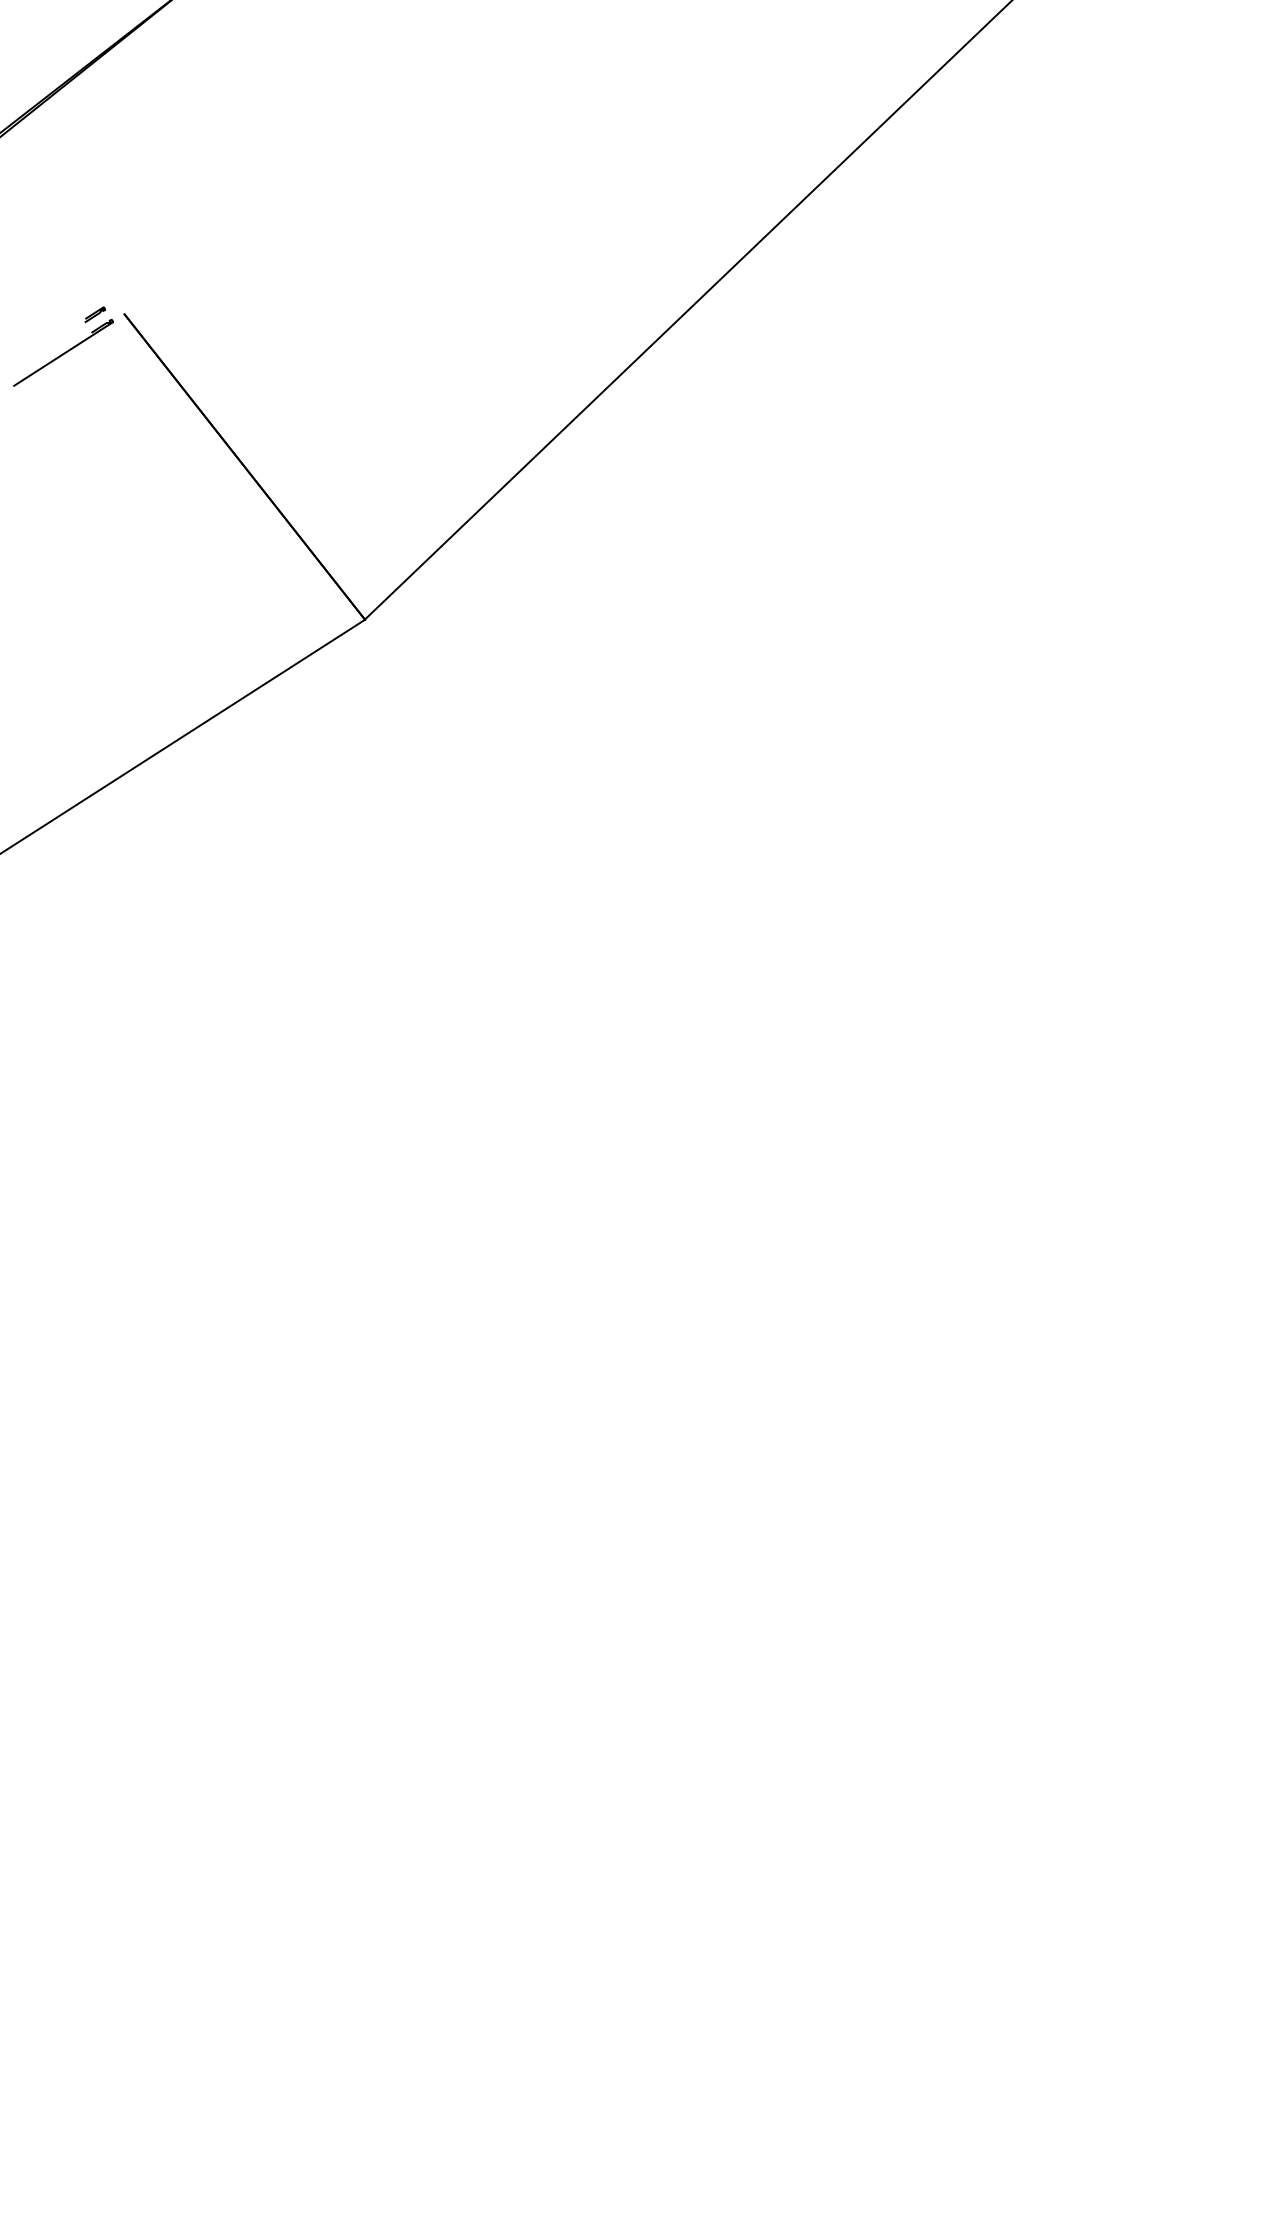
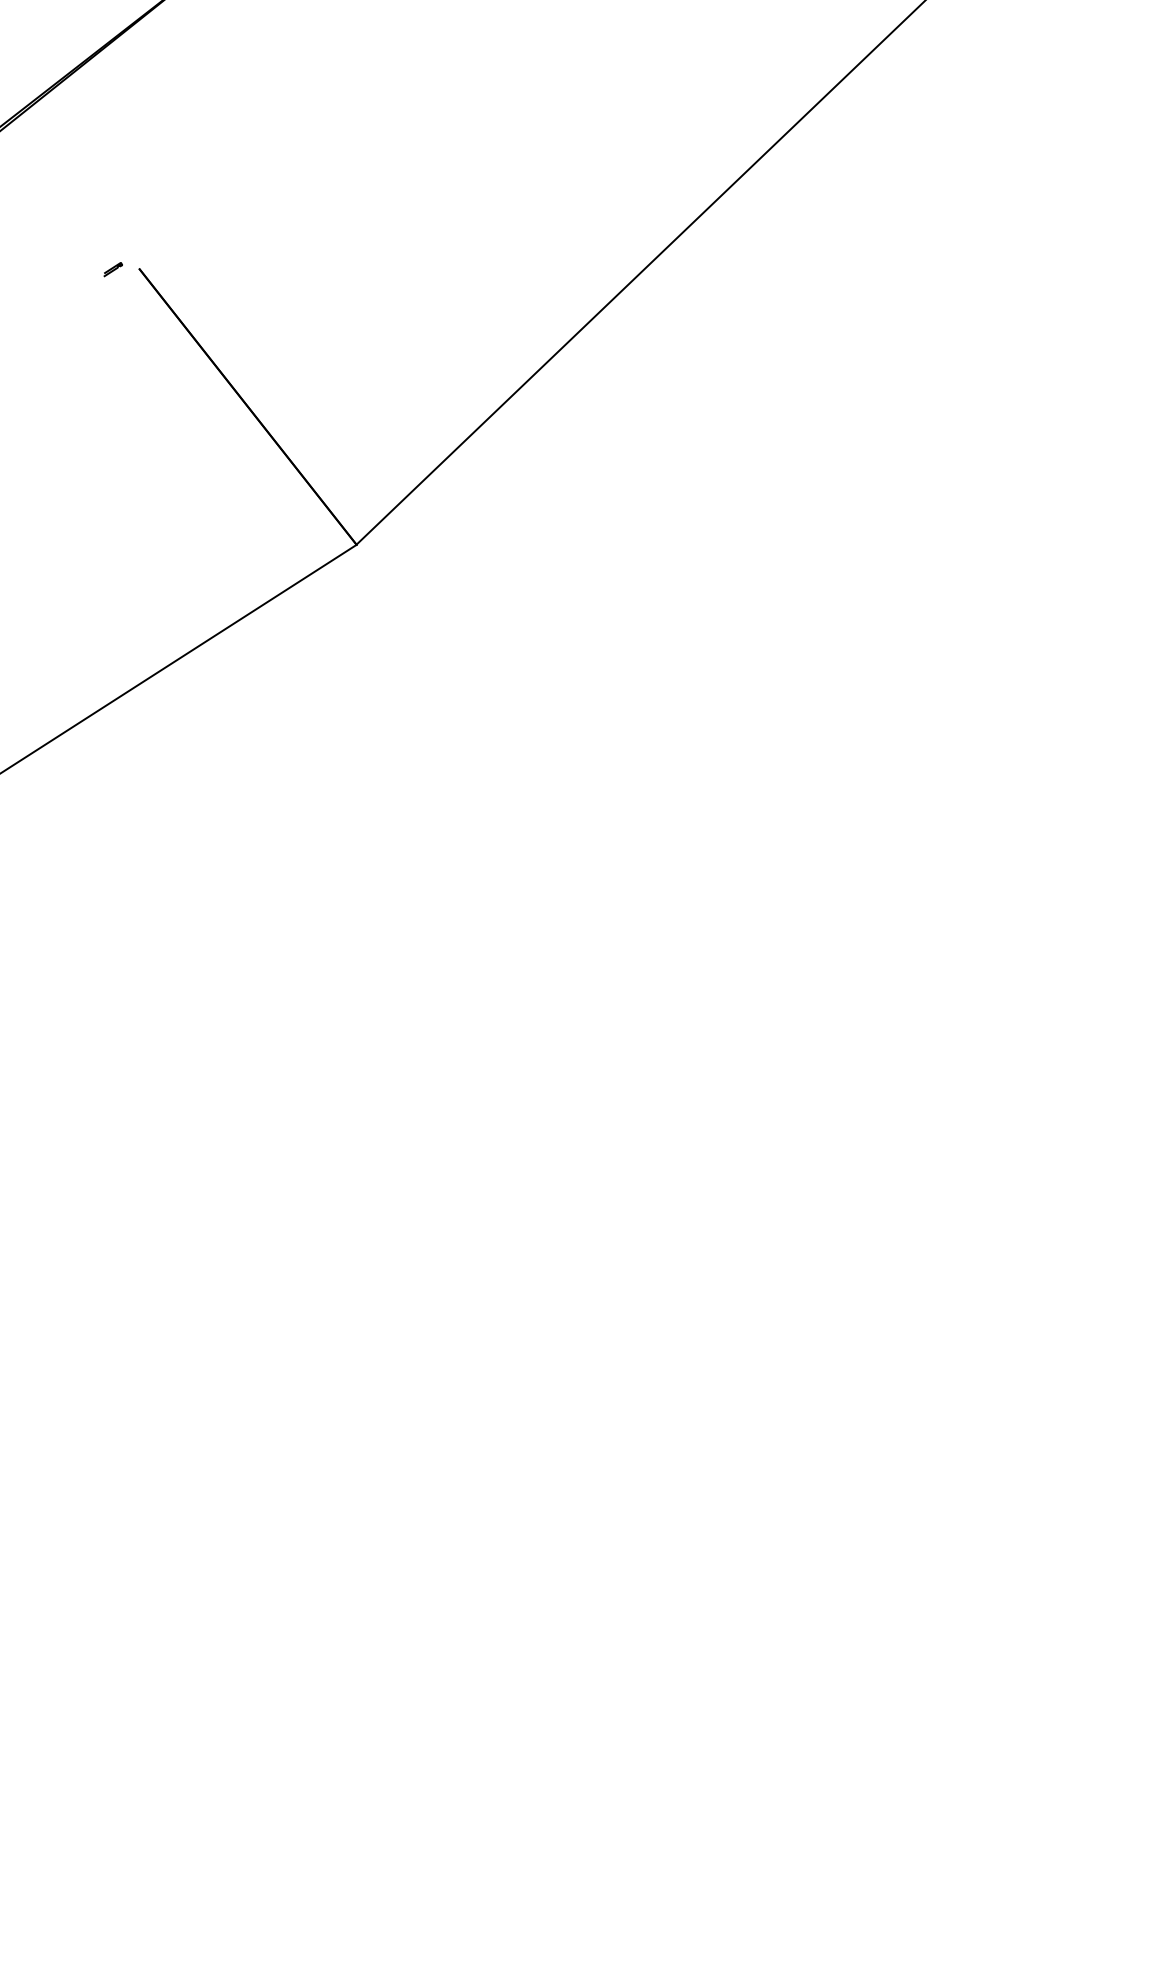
curve: (64, 352) -> (85, 303), removed

